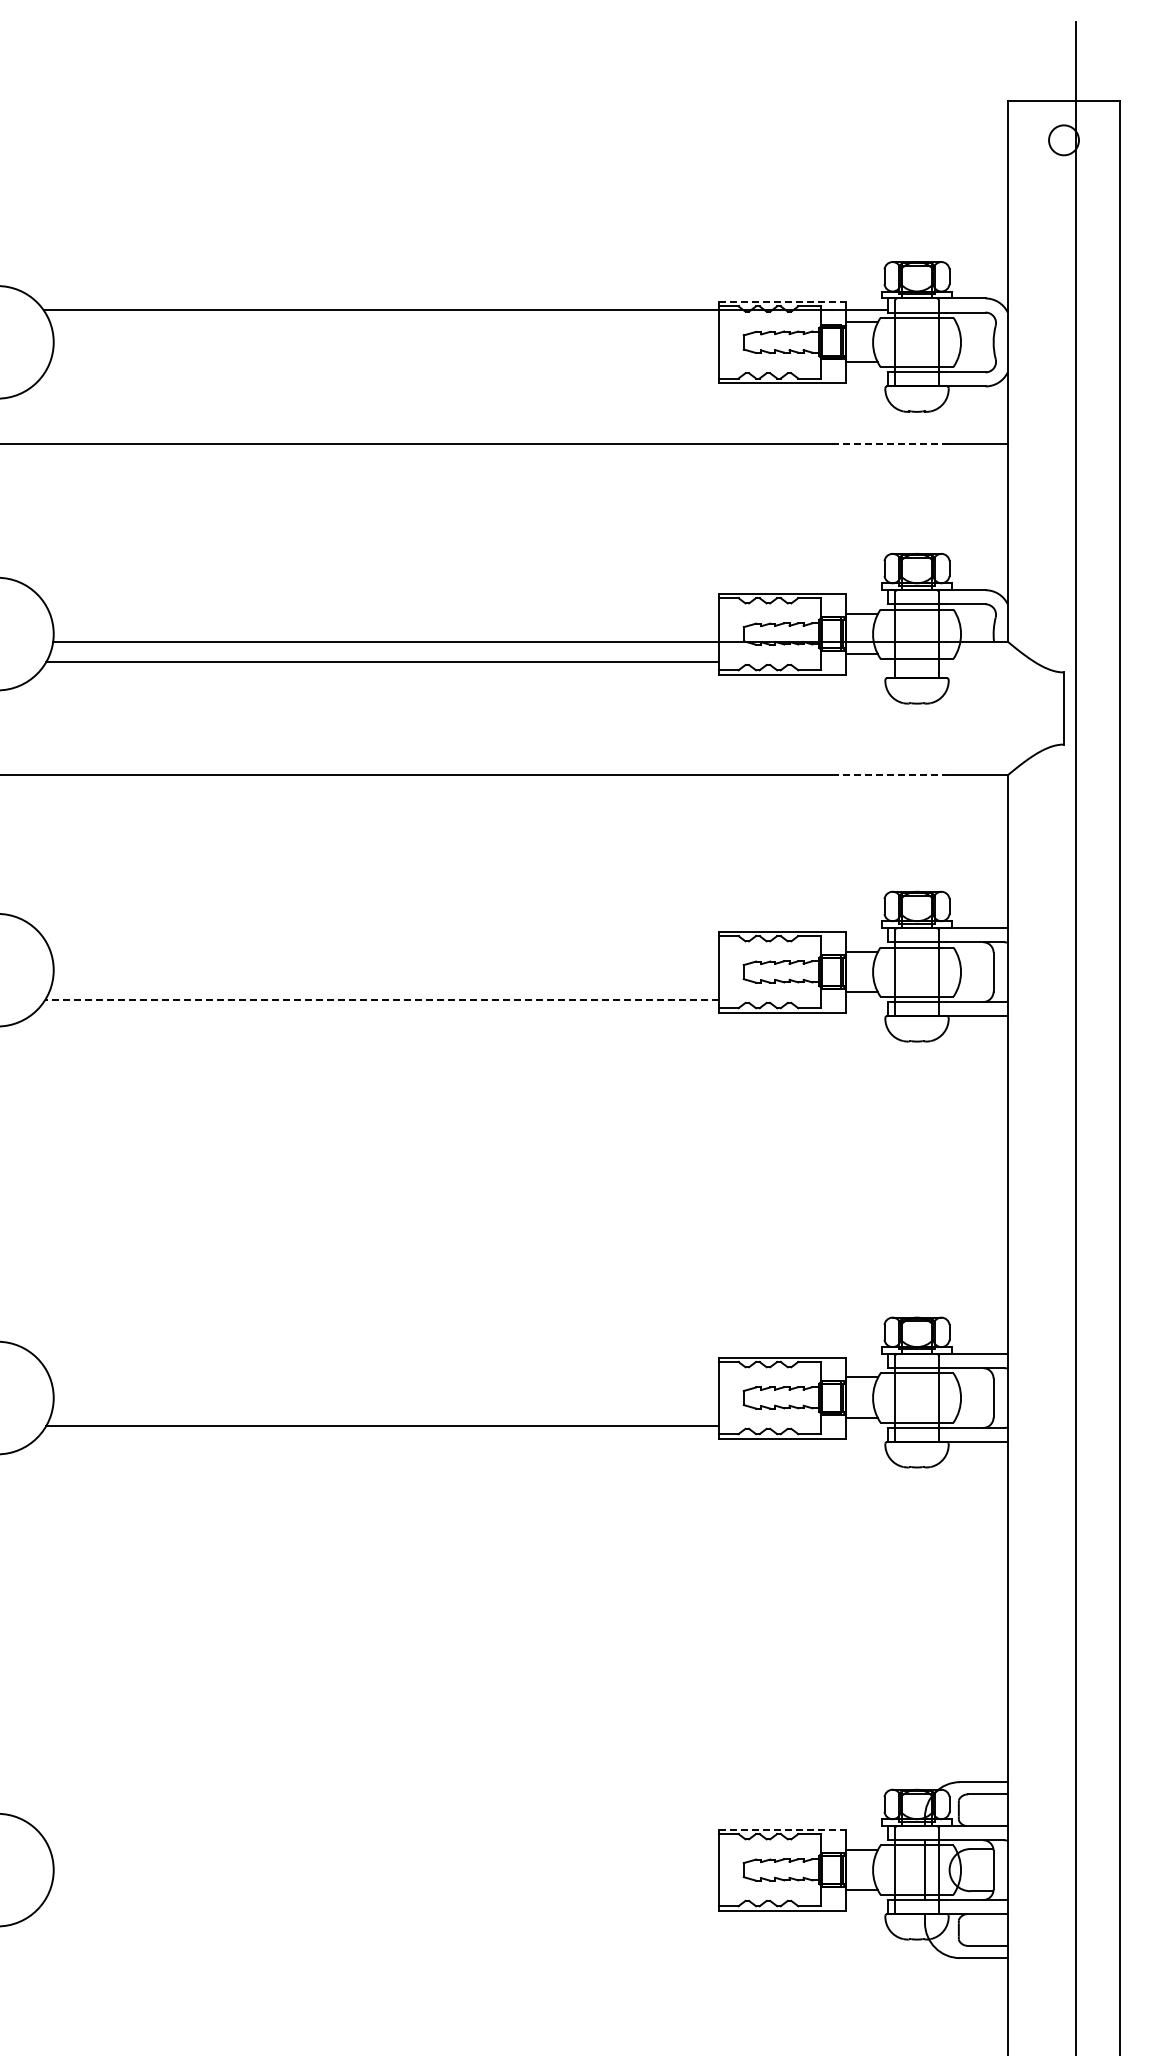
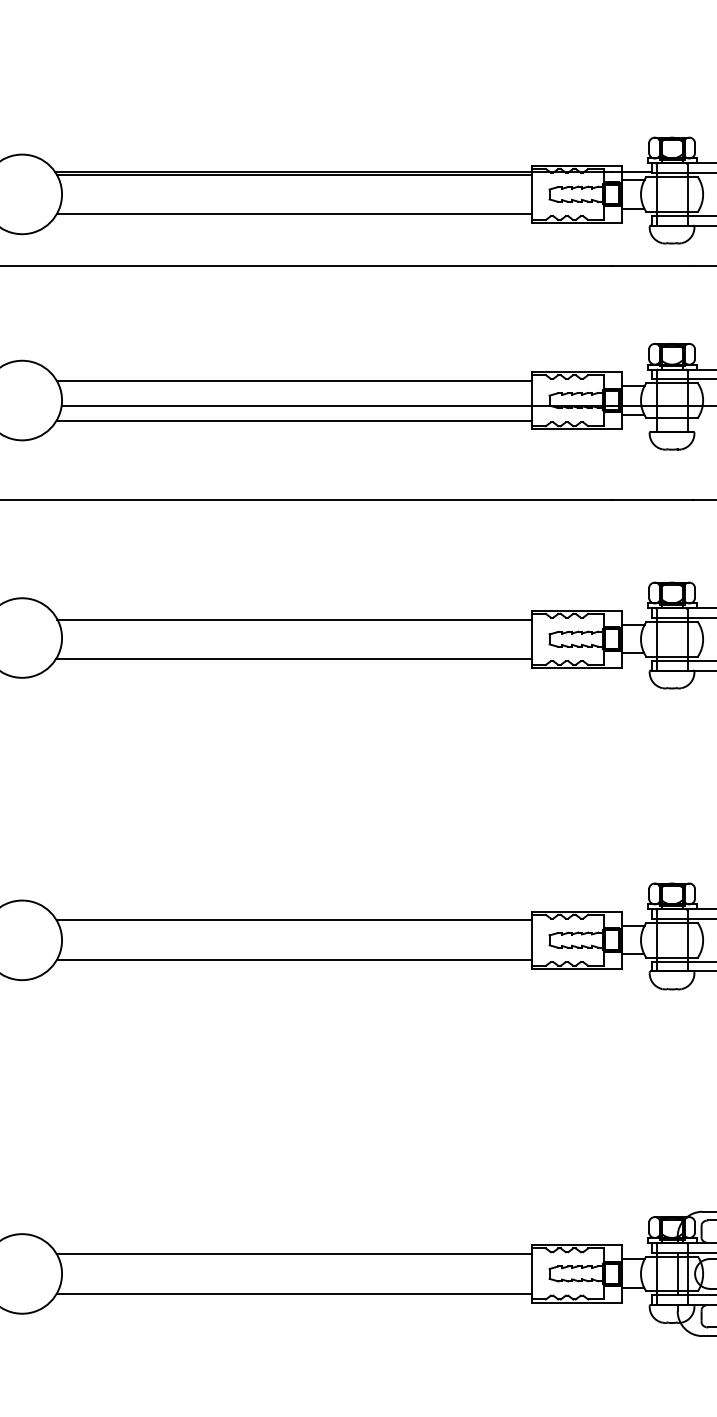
line: (783, 301) -> (577, 165), dashed -> solid
line: (382, 314) -> (294, 174), added
line: (382, 370) -> (294, 214), added
line: (889, 444) -> (652, 266), dashed -> solid
line: (382, 606) -> (294, 381), added
line: (889, 775) -> (652, 500), dashed -> solid
line: (383, 943) -> (295, 619), added
line: (381, 1000) -> (293, 659), dashed -> solid
line: (382, 1369) -> (294, 920), added
line: (783, 1829) -> (577, 1245), dashed -> solid
line: (382, 1841) -> (294, 1253), added
line: (382, 1898) -> (294, 1293), added

